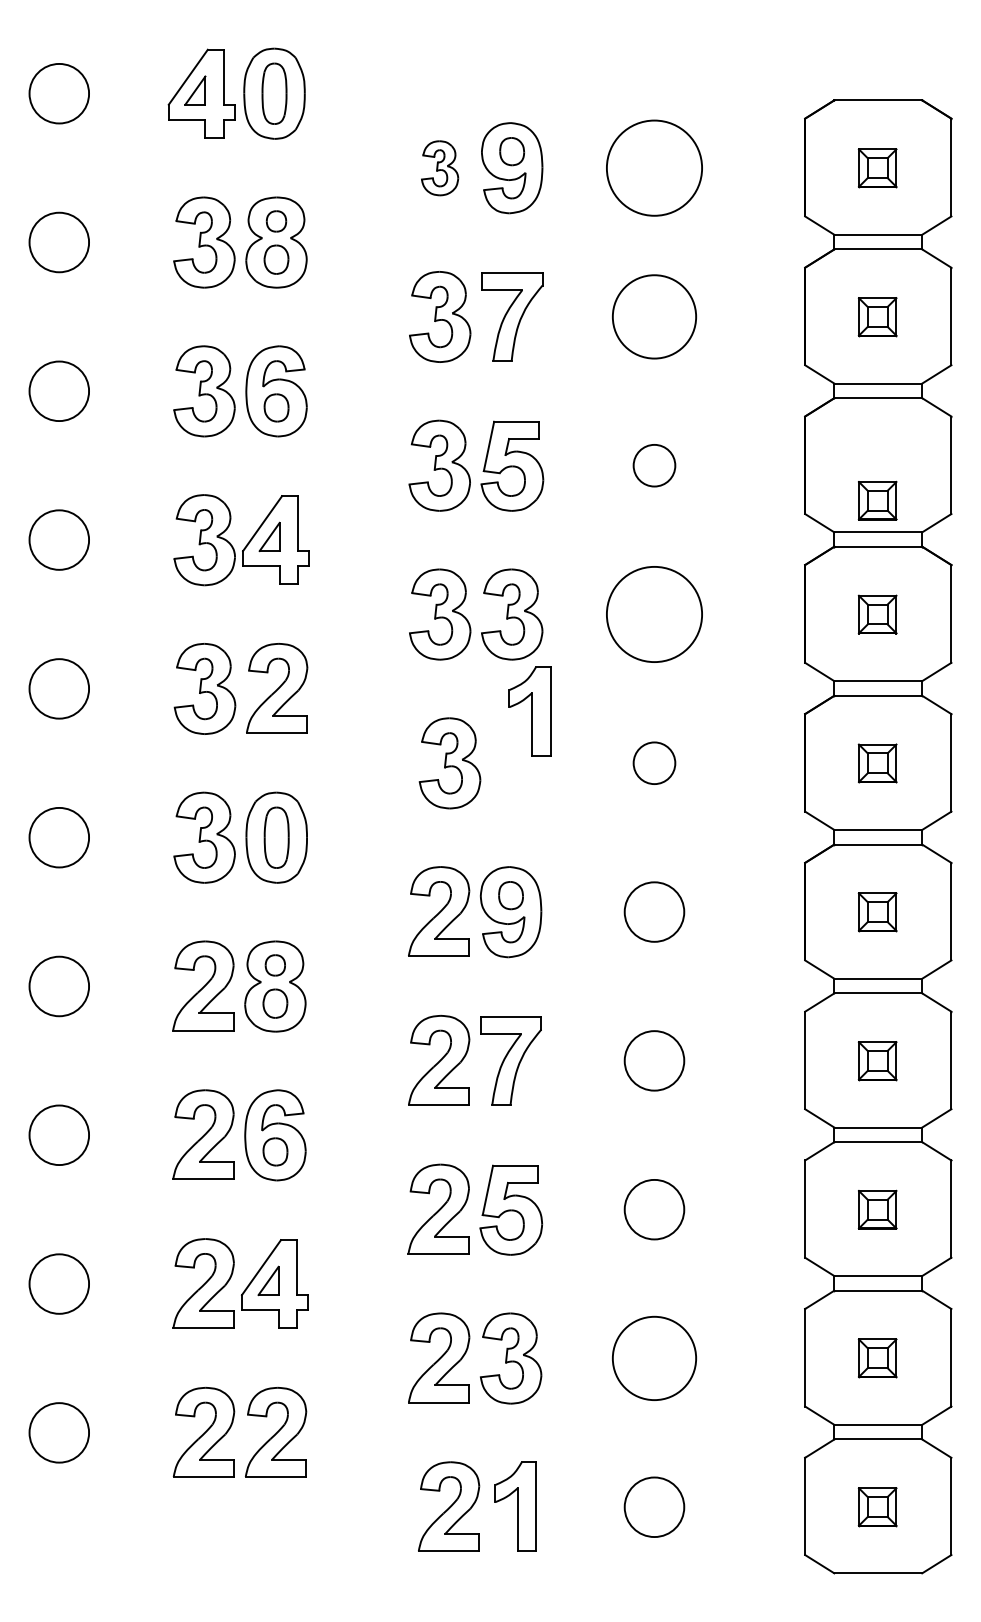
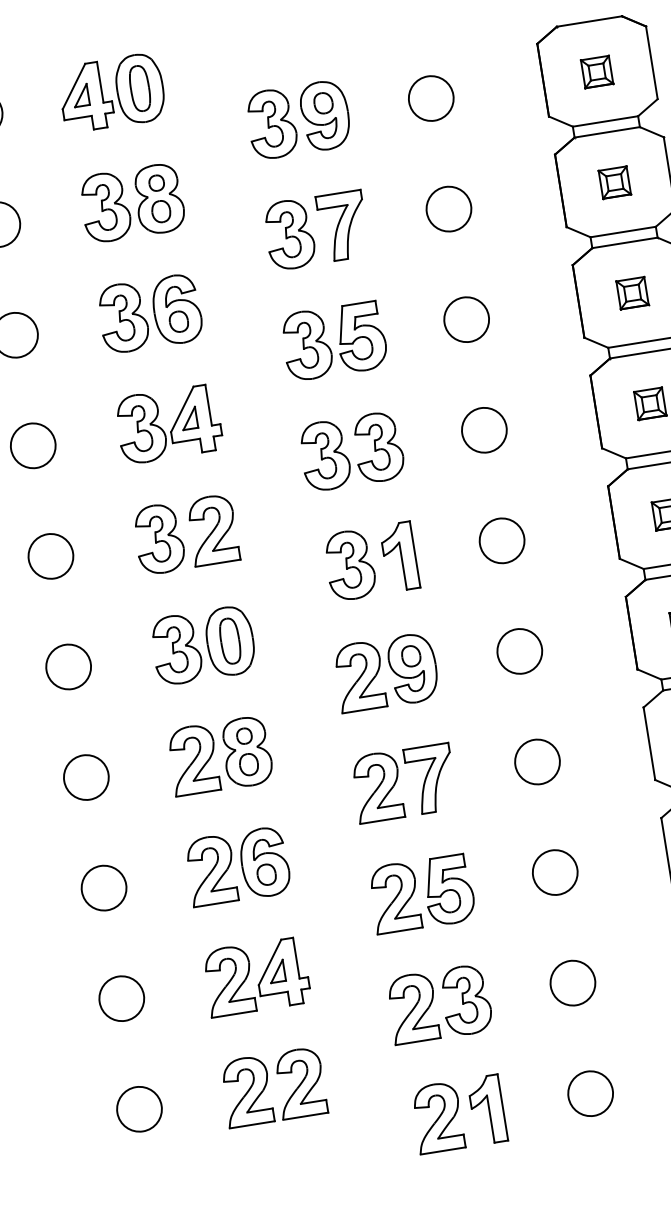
circle: (654, 167) -> (431, 98), size x0.62
part: (439, 168) -> (271, 124), size x1.67
circle: (654, 316) -> (448, 208), size x0.71
circle: (654, 465) -> (466, 319), size x1.43
part: (877, 500) -> (632, 293), moved
circle: (654, 614) -> (484, 430), size x0.62
part: (529, 711) -> (399, 556), moved
circle: (654, 763) -> (502, 541), size x1.43
circle: (654, 1358) -> (572, 983), size x0.71

